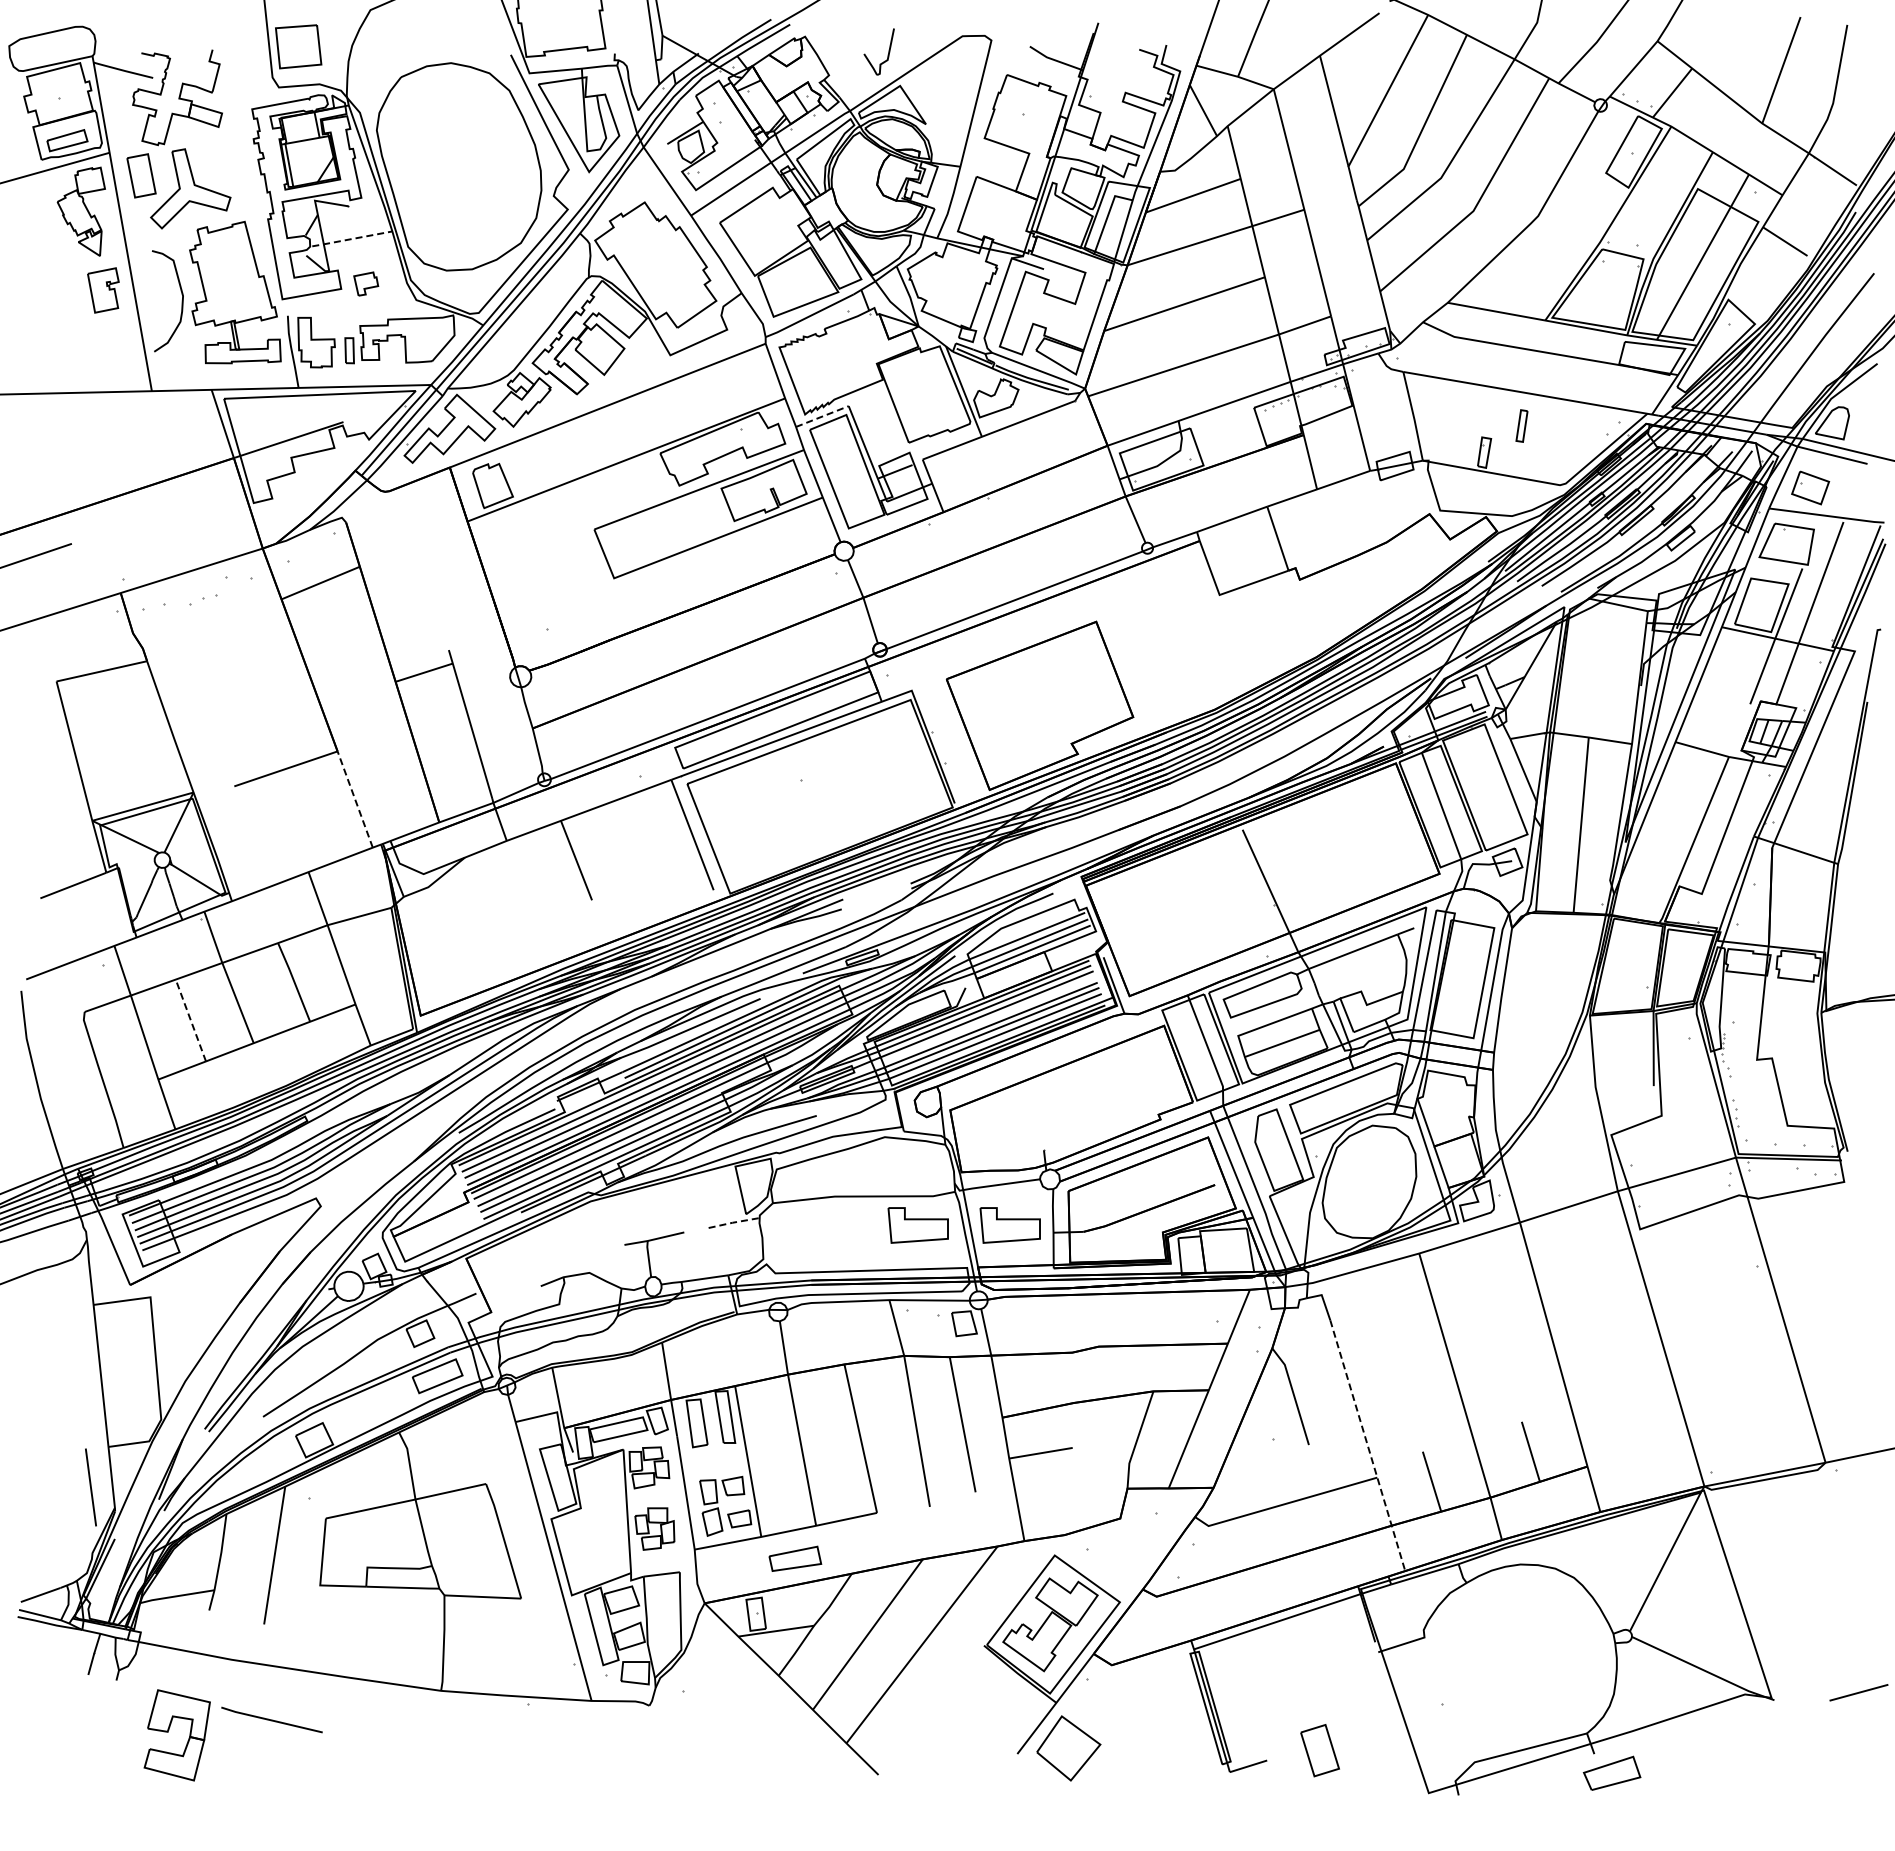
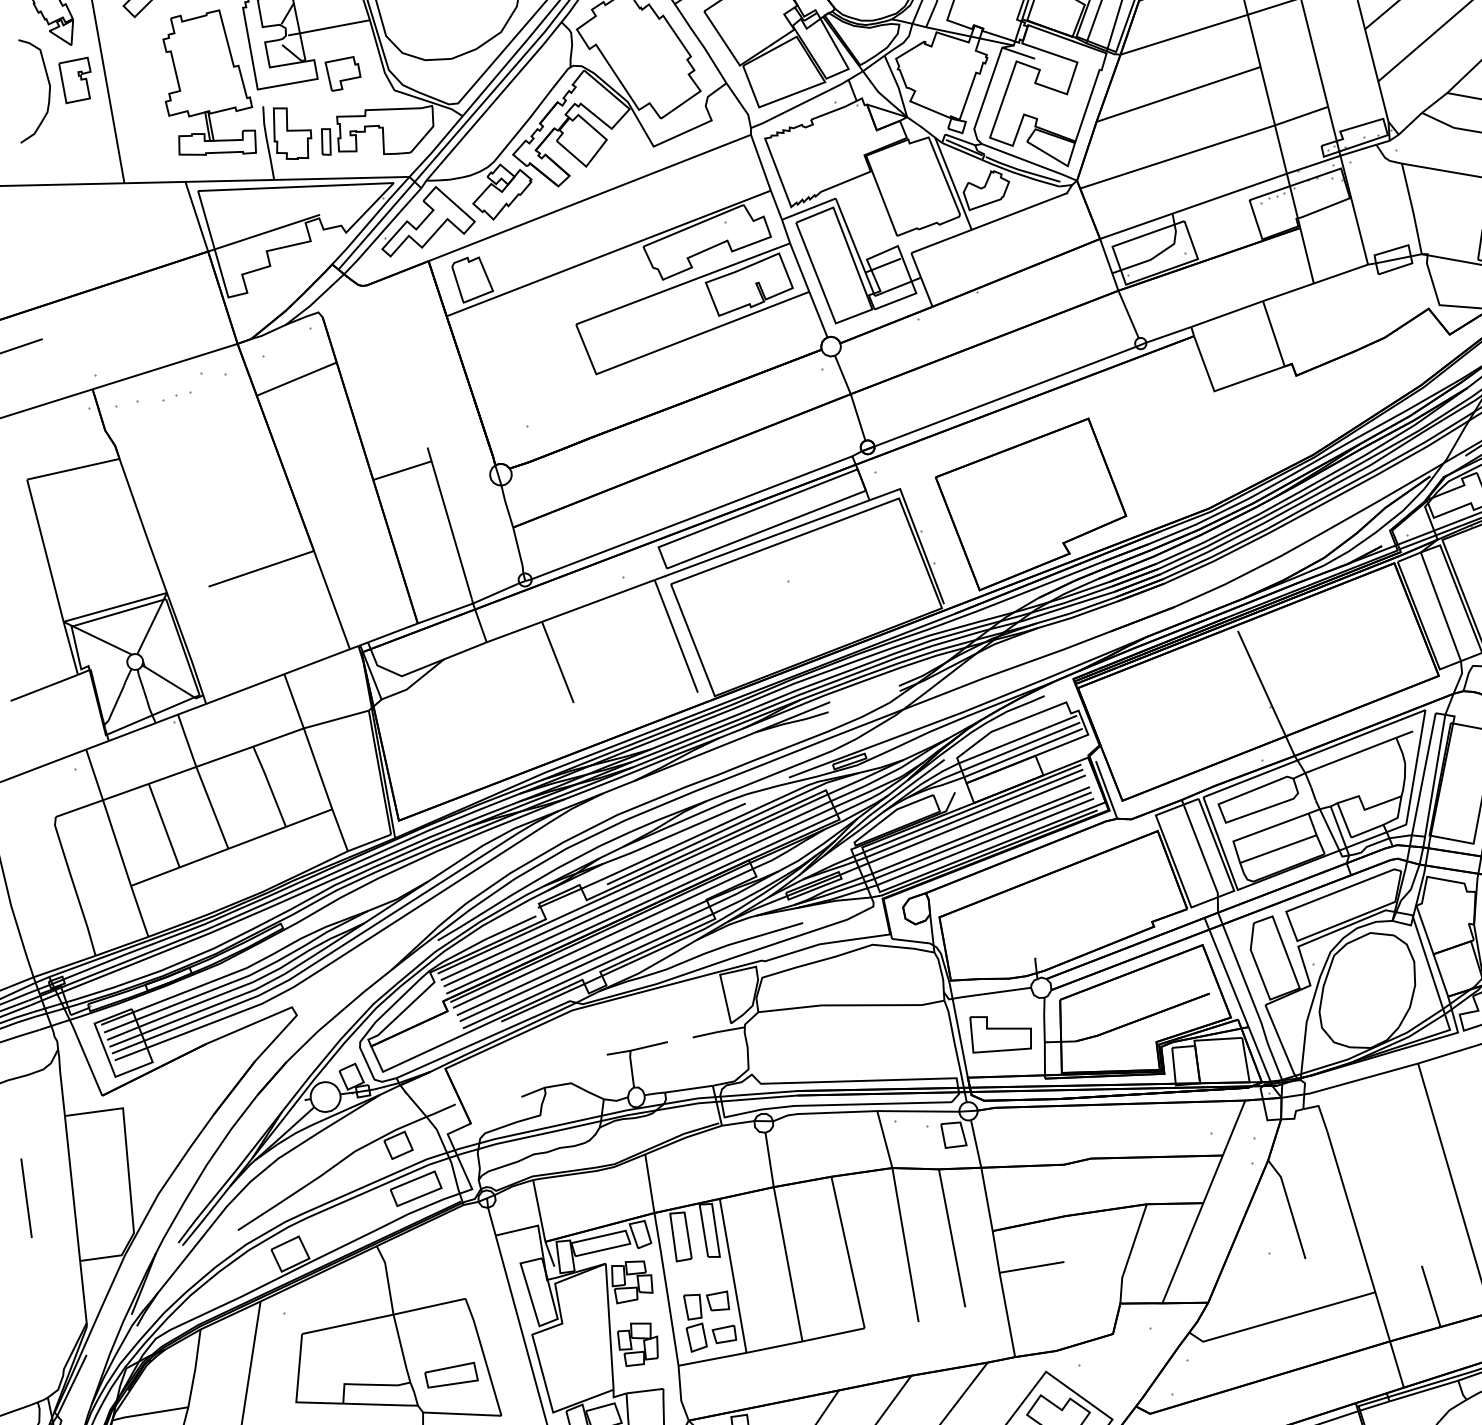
line: (352, 238) -> (329, 27), dashed -> solid
part: (366, 283) -> (343, 73), size x1.43
curve: (181, 301) -> (48, 91), moved
line: (822, 416) -> (808, 209), dashed -> solid
line: (355, 799) -> (332, 600), dashed -> solid
line: (190, 1020) -> (163, 825), dashed -> solid
line: (733, 1222) -> (718, 1031), dashed -> solid
part: (917, 1225) -> (905, 1034), removed
line: (1368, 1447) -> (1366, 1261), dashed -> solid
line: (90, 1487) -> (26, 1198), moved
part: (795, 1558) -> (451, 1374), moved

